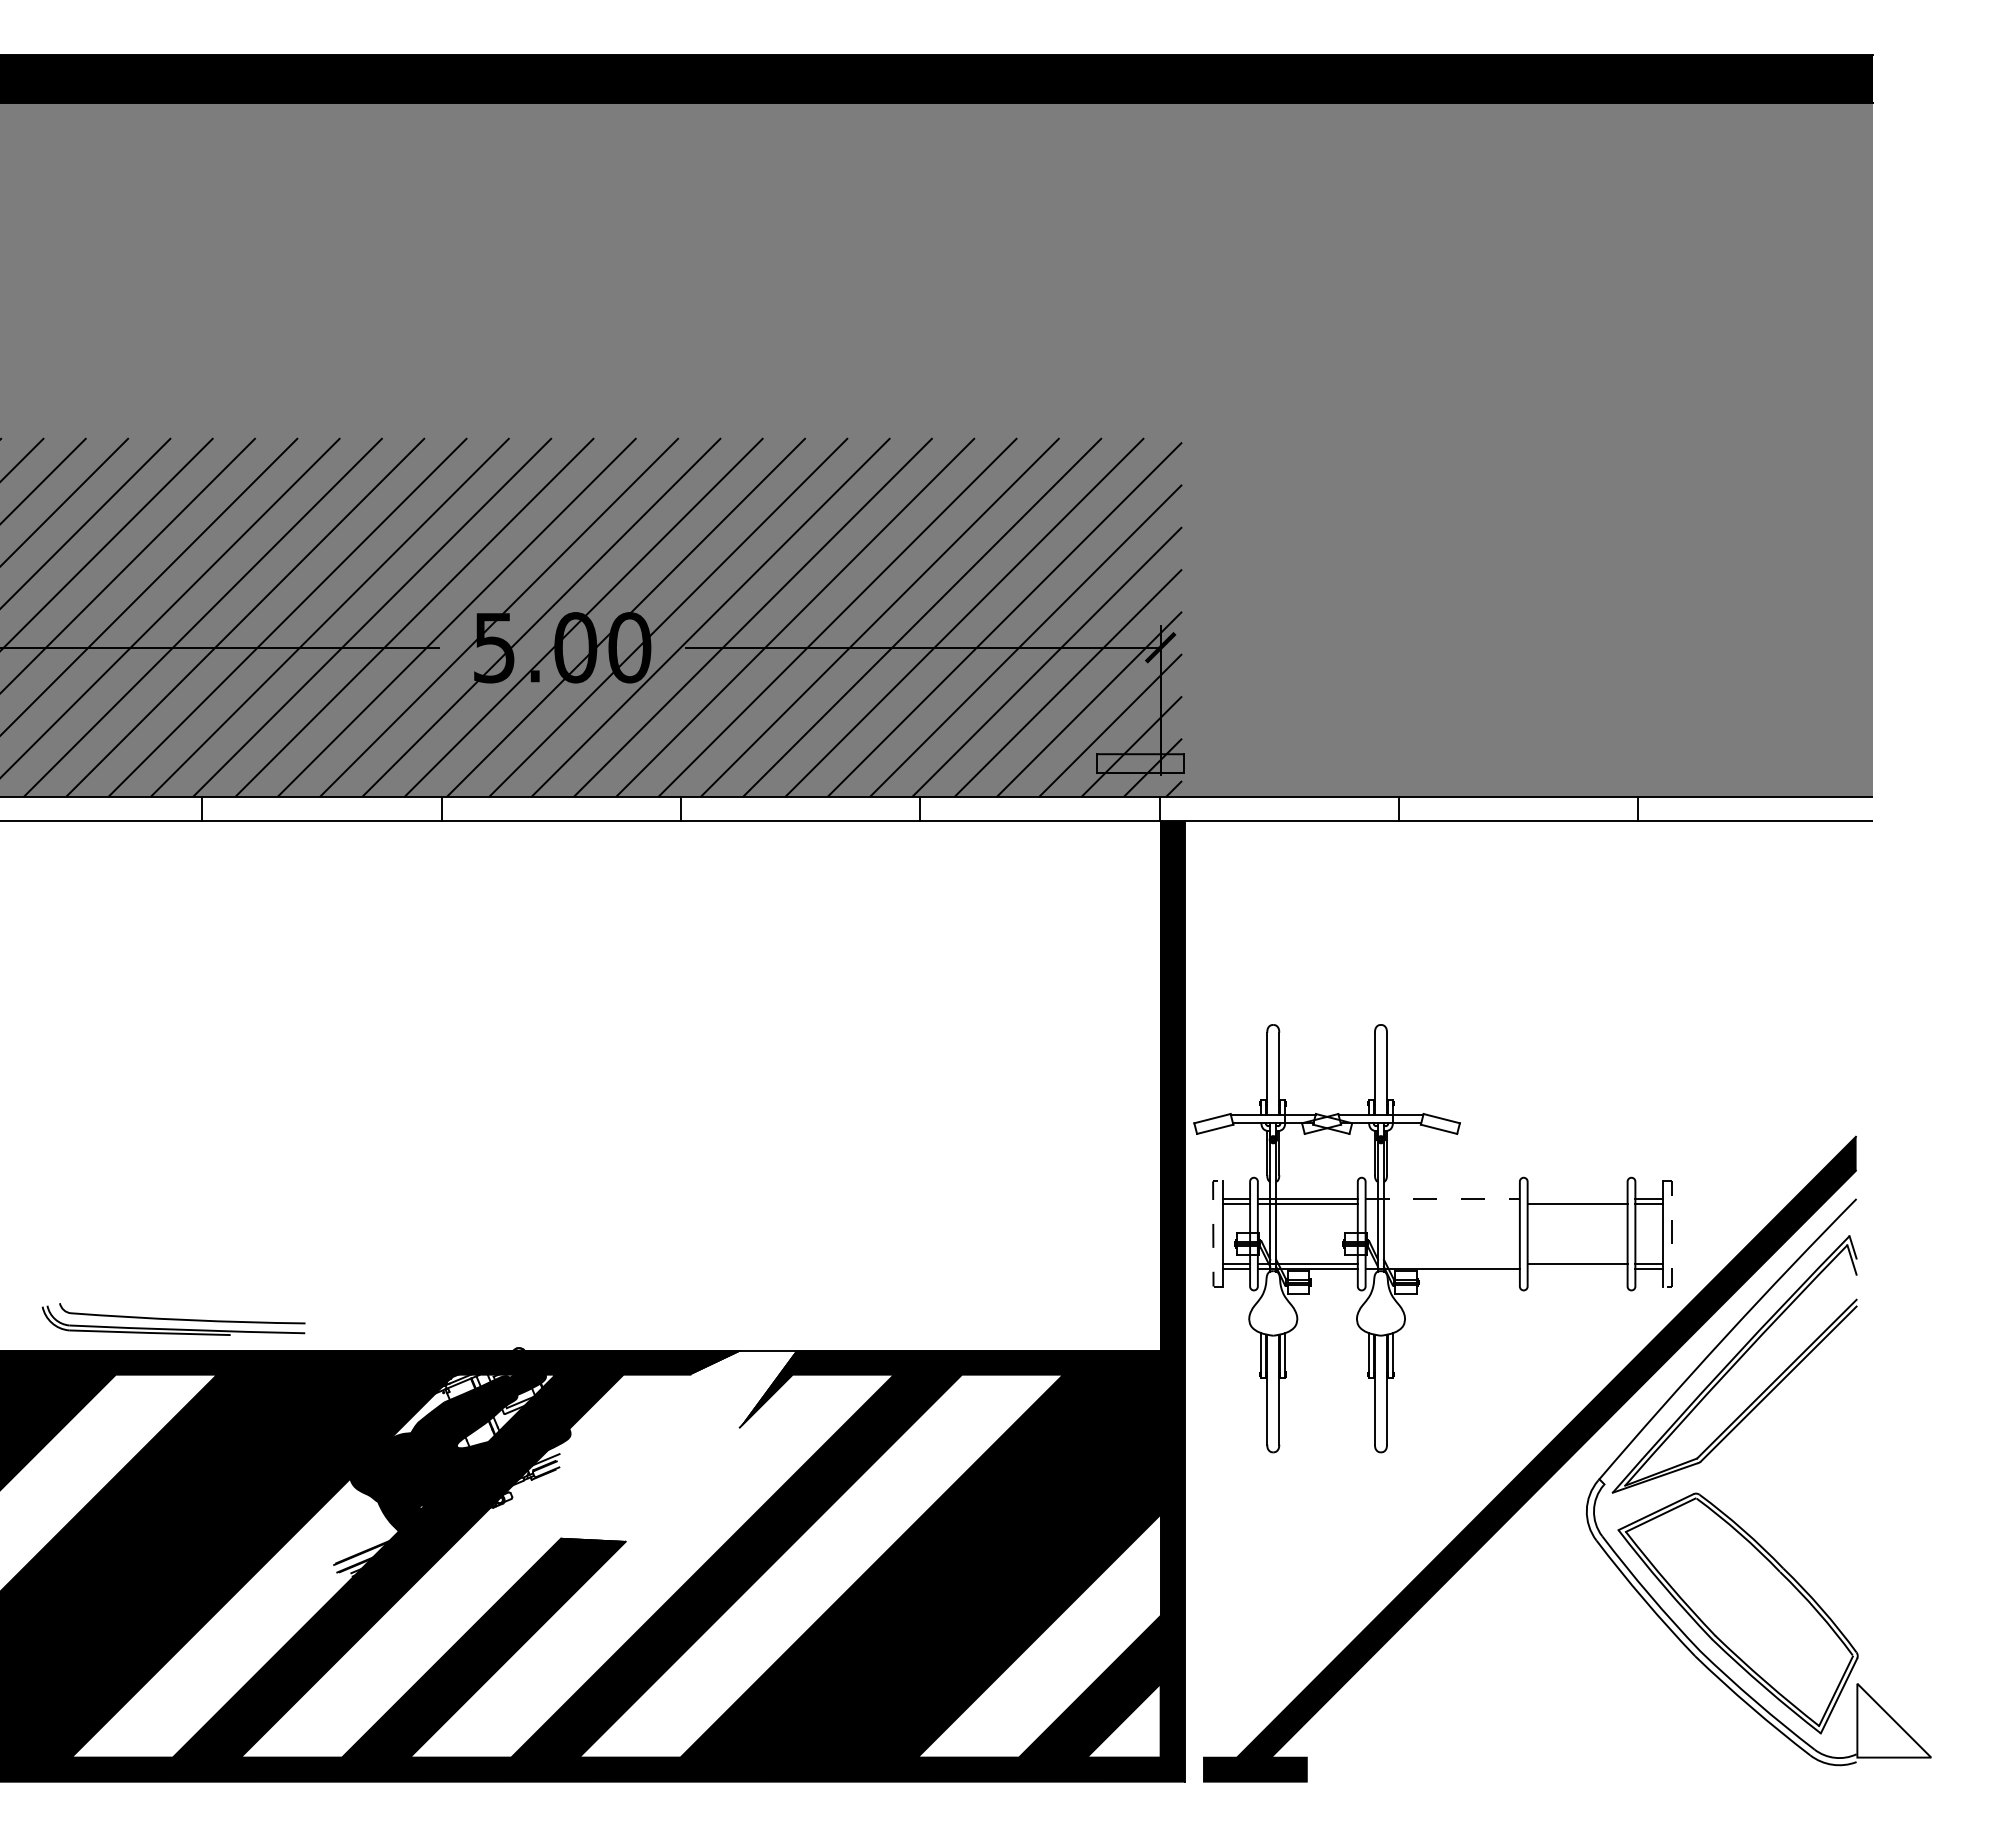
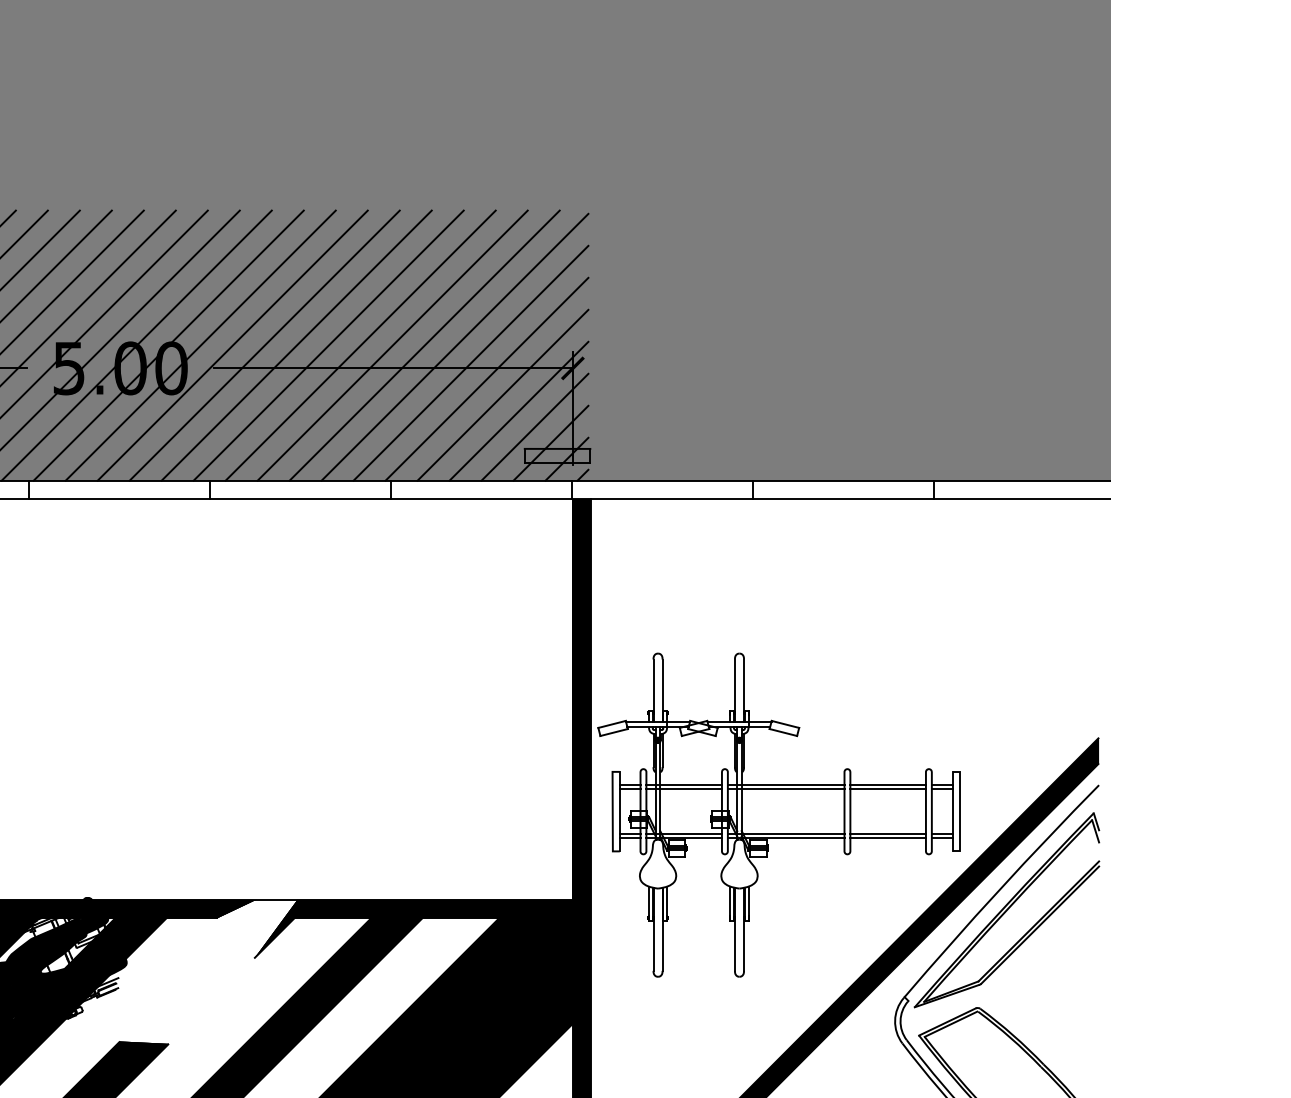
line: (1443, 1198) -> (786, 784), dashed -> solid
line: (1577, 1198) -> (888, 784), added
line: (1442, 1203) -> (786, 788), added
line: (1213, 1233) -> (612, 811), dashed -> solid
line: (1672, 1233) -> (959, 811), dashed -> solid
line: (1442, 1263) -> (786, 833), added
line: (1577, 1268) -> (888, 837), added

